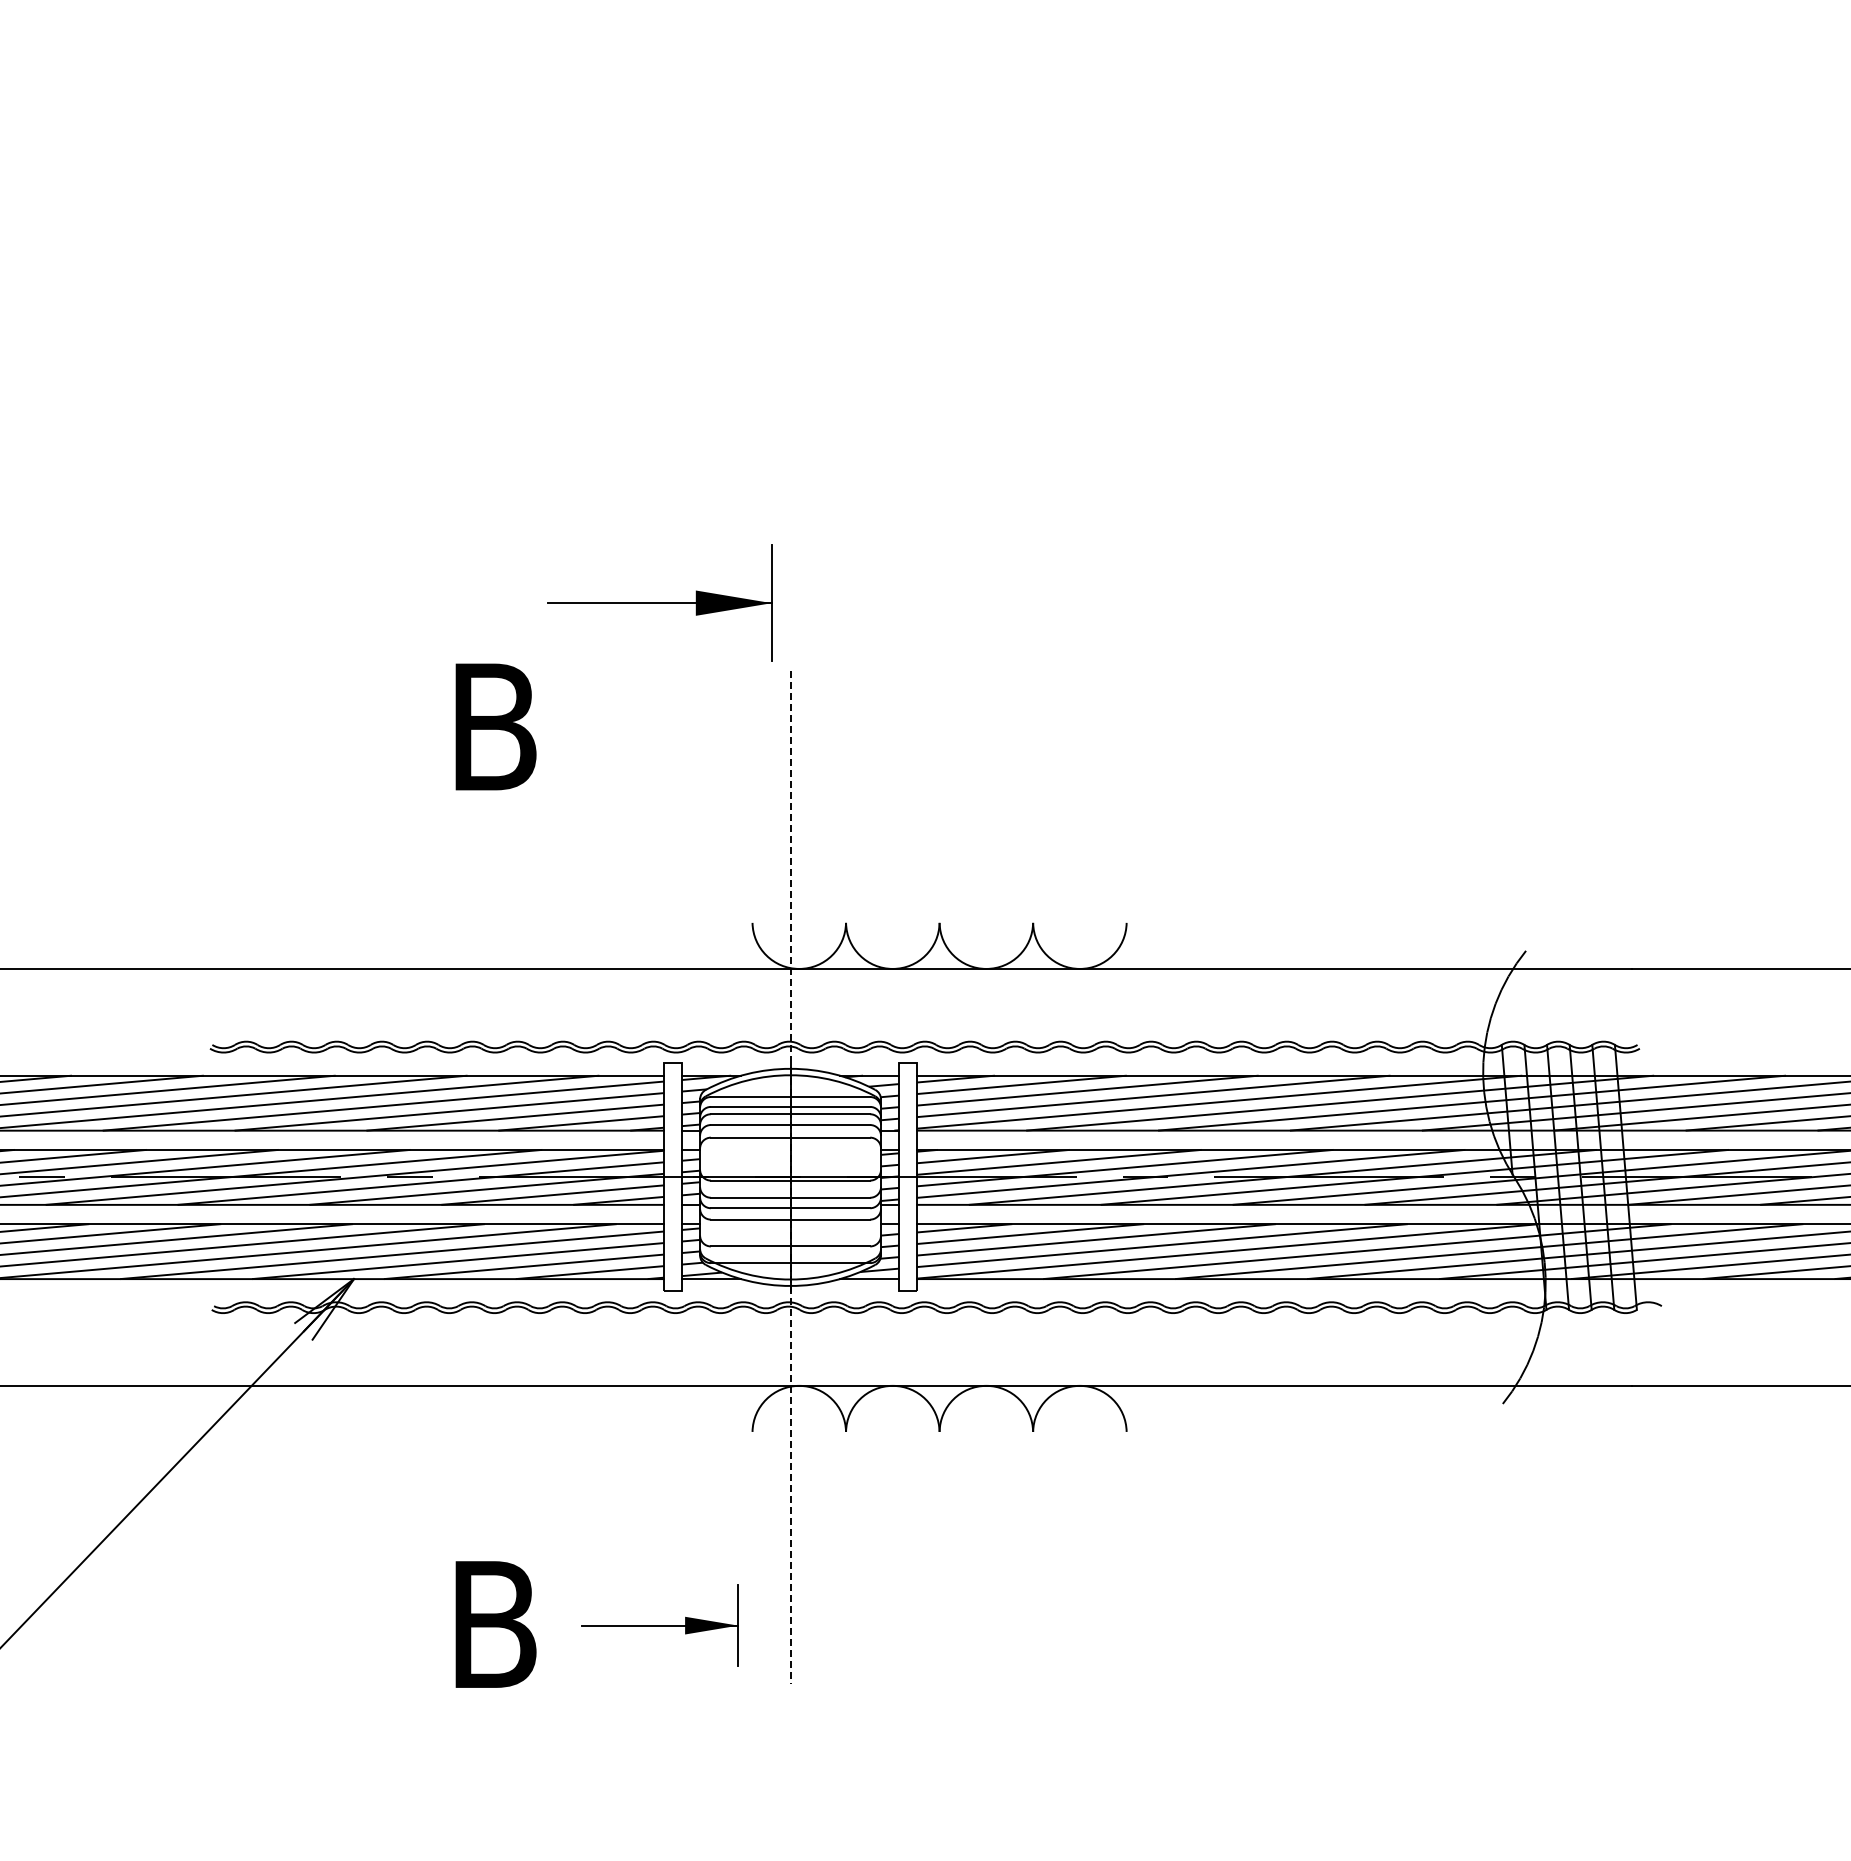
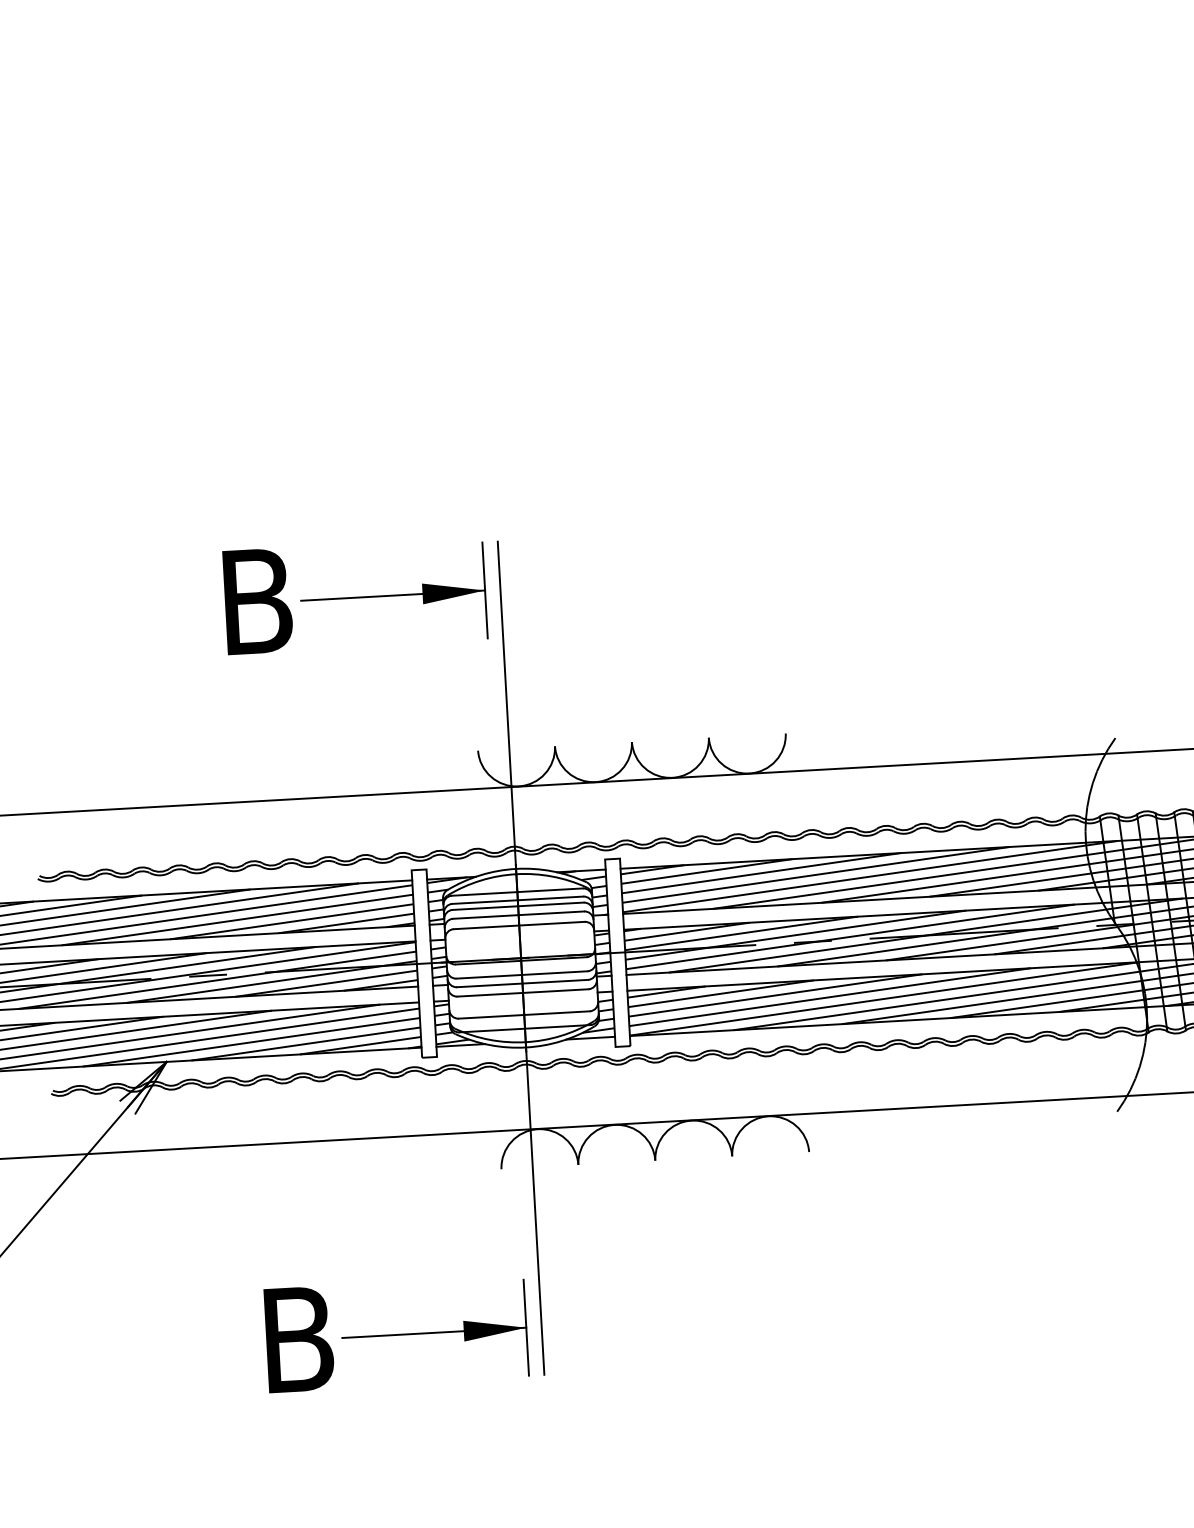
part: (659, 602) -> (392, 595), moved
line: (790, 1177) -> (521, 958), dashed -> solid
part: (659, 1625) -> (433, 1332), size x1.43

